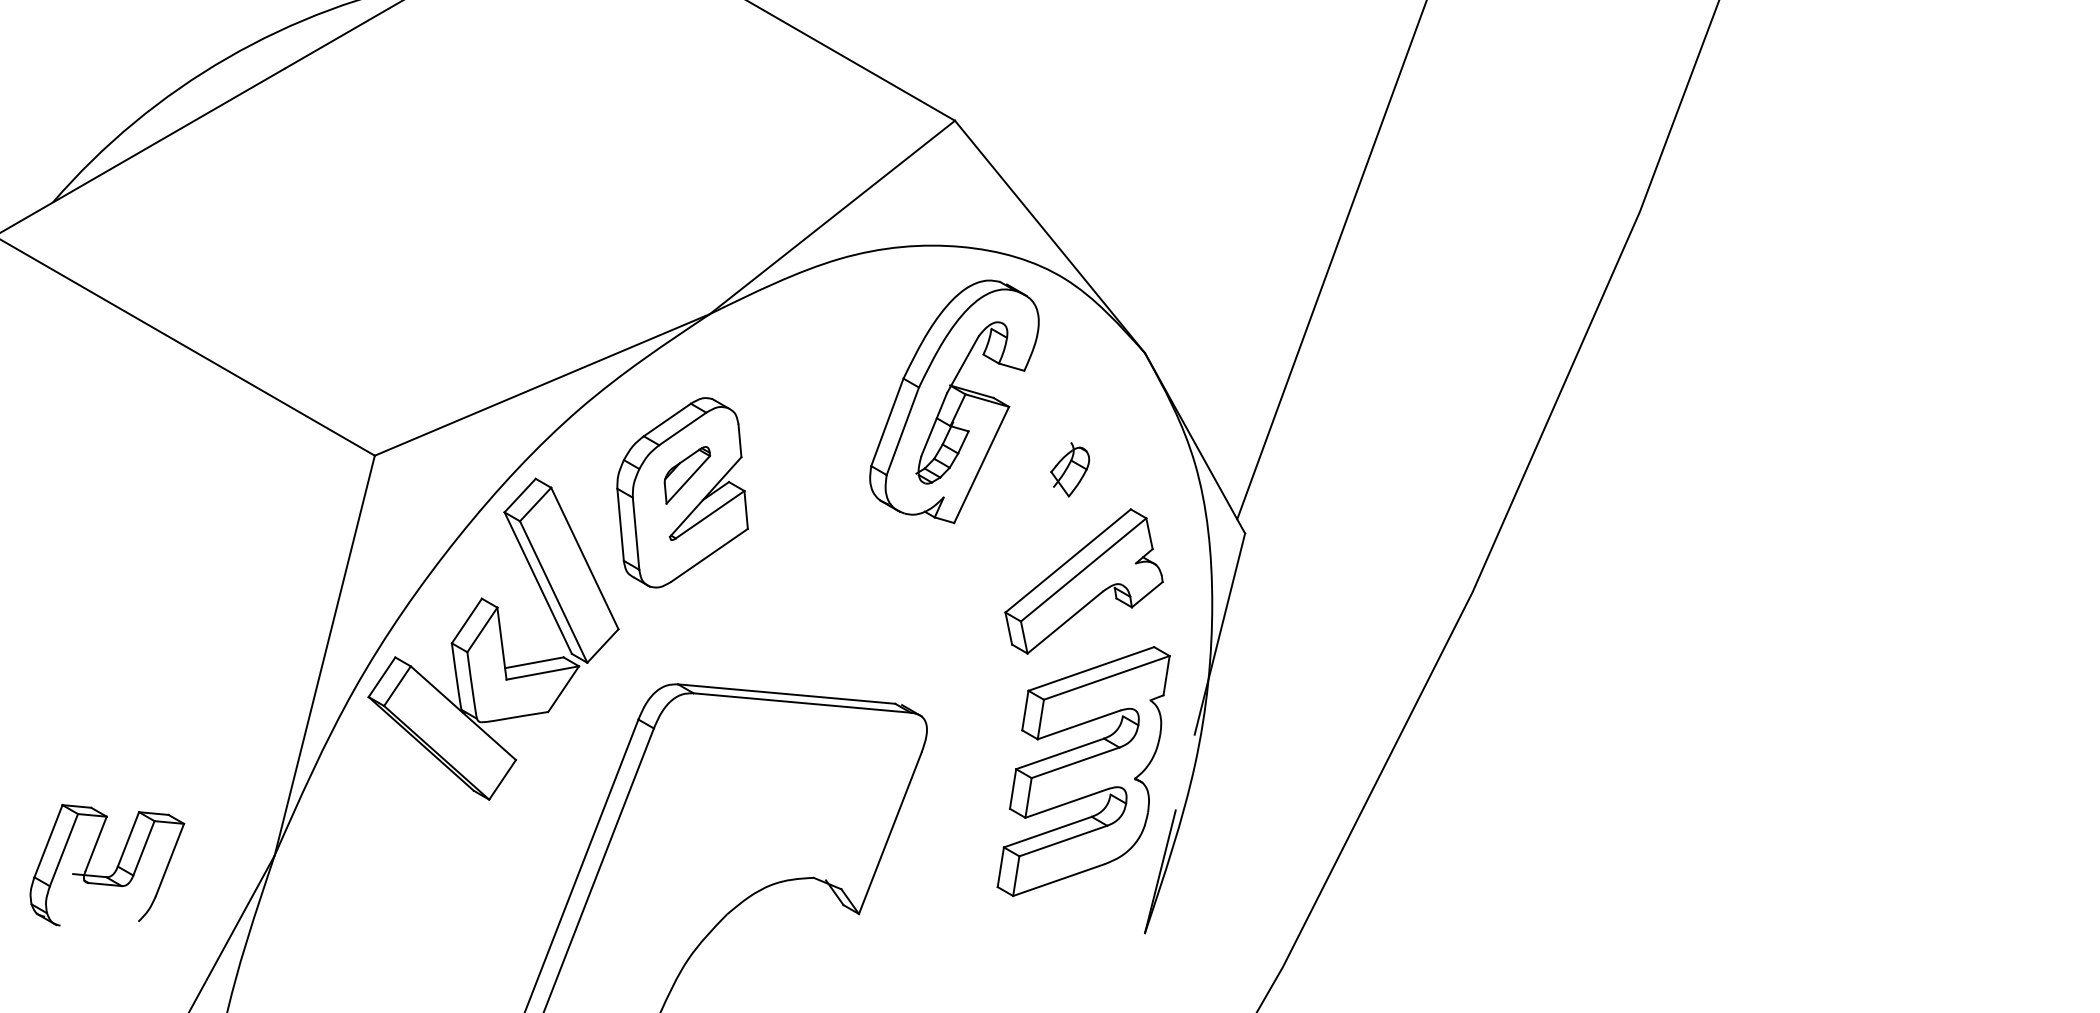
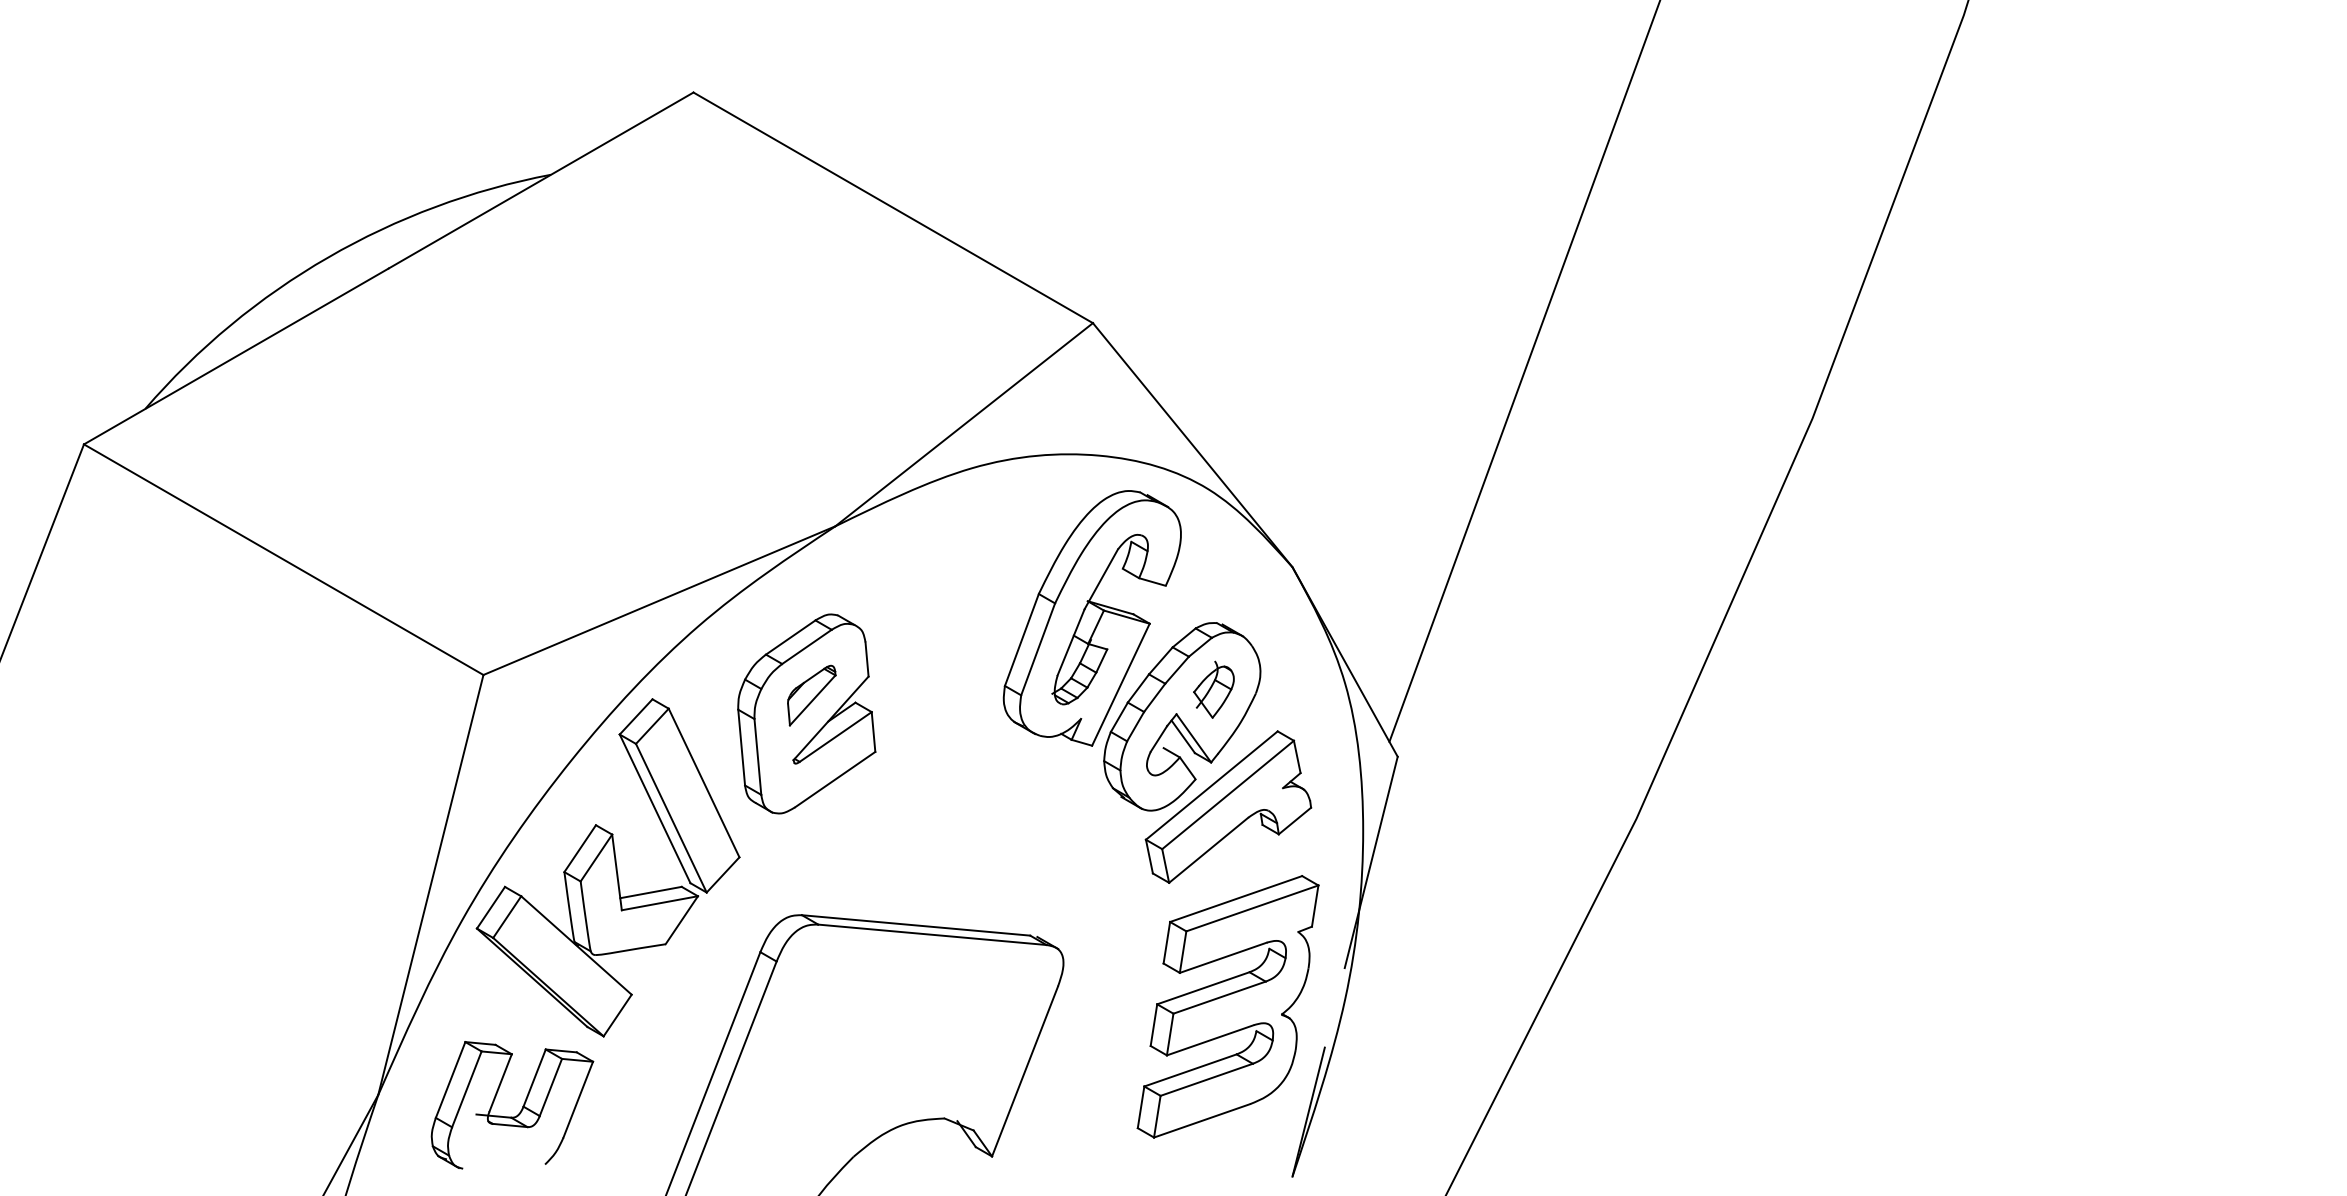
part: (1040, 495) -> (1182, 716), added
part: (115, 870) -> (520, 1110), moved

